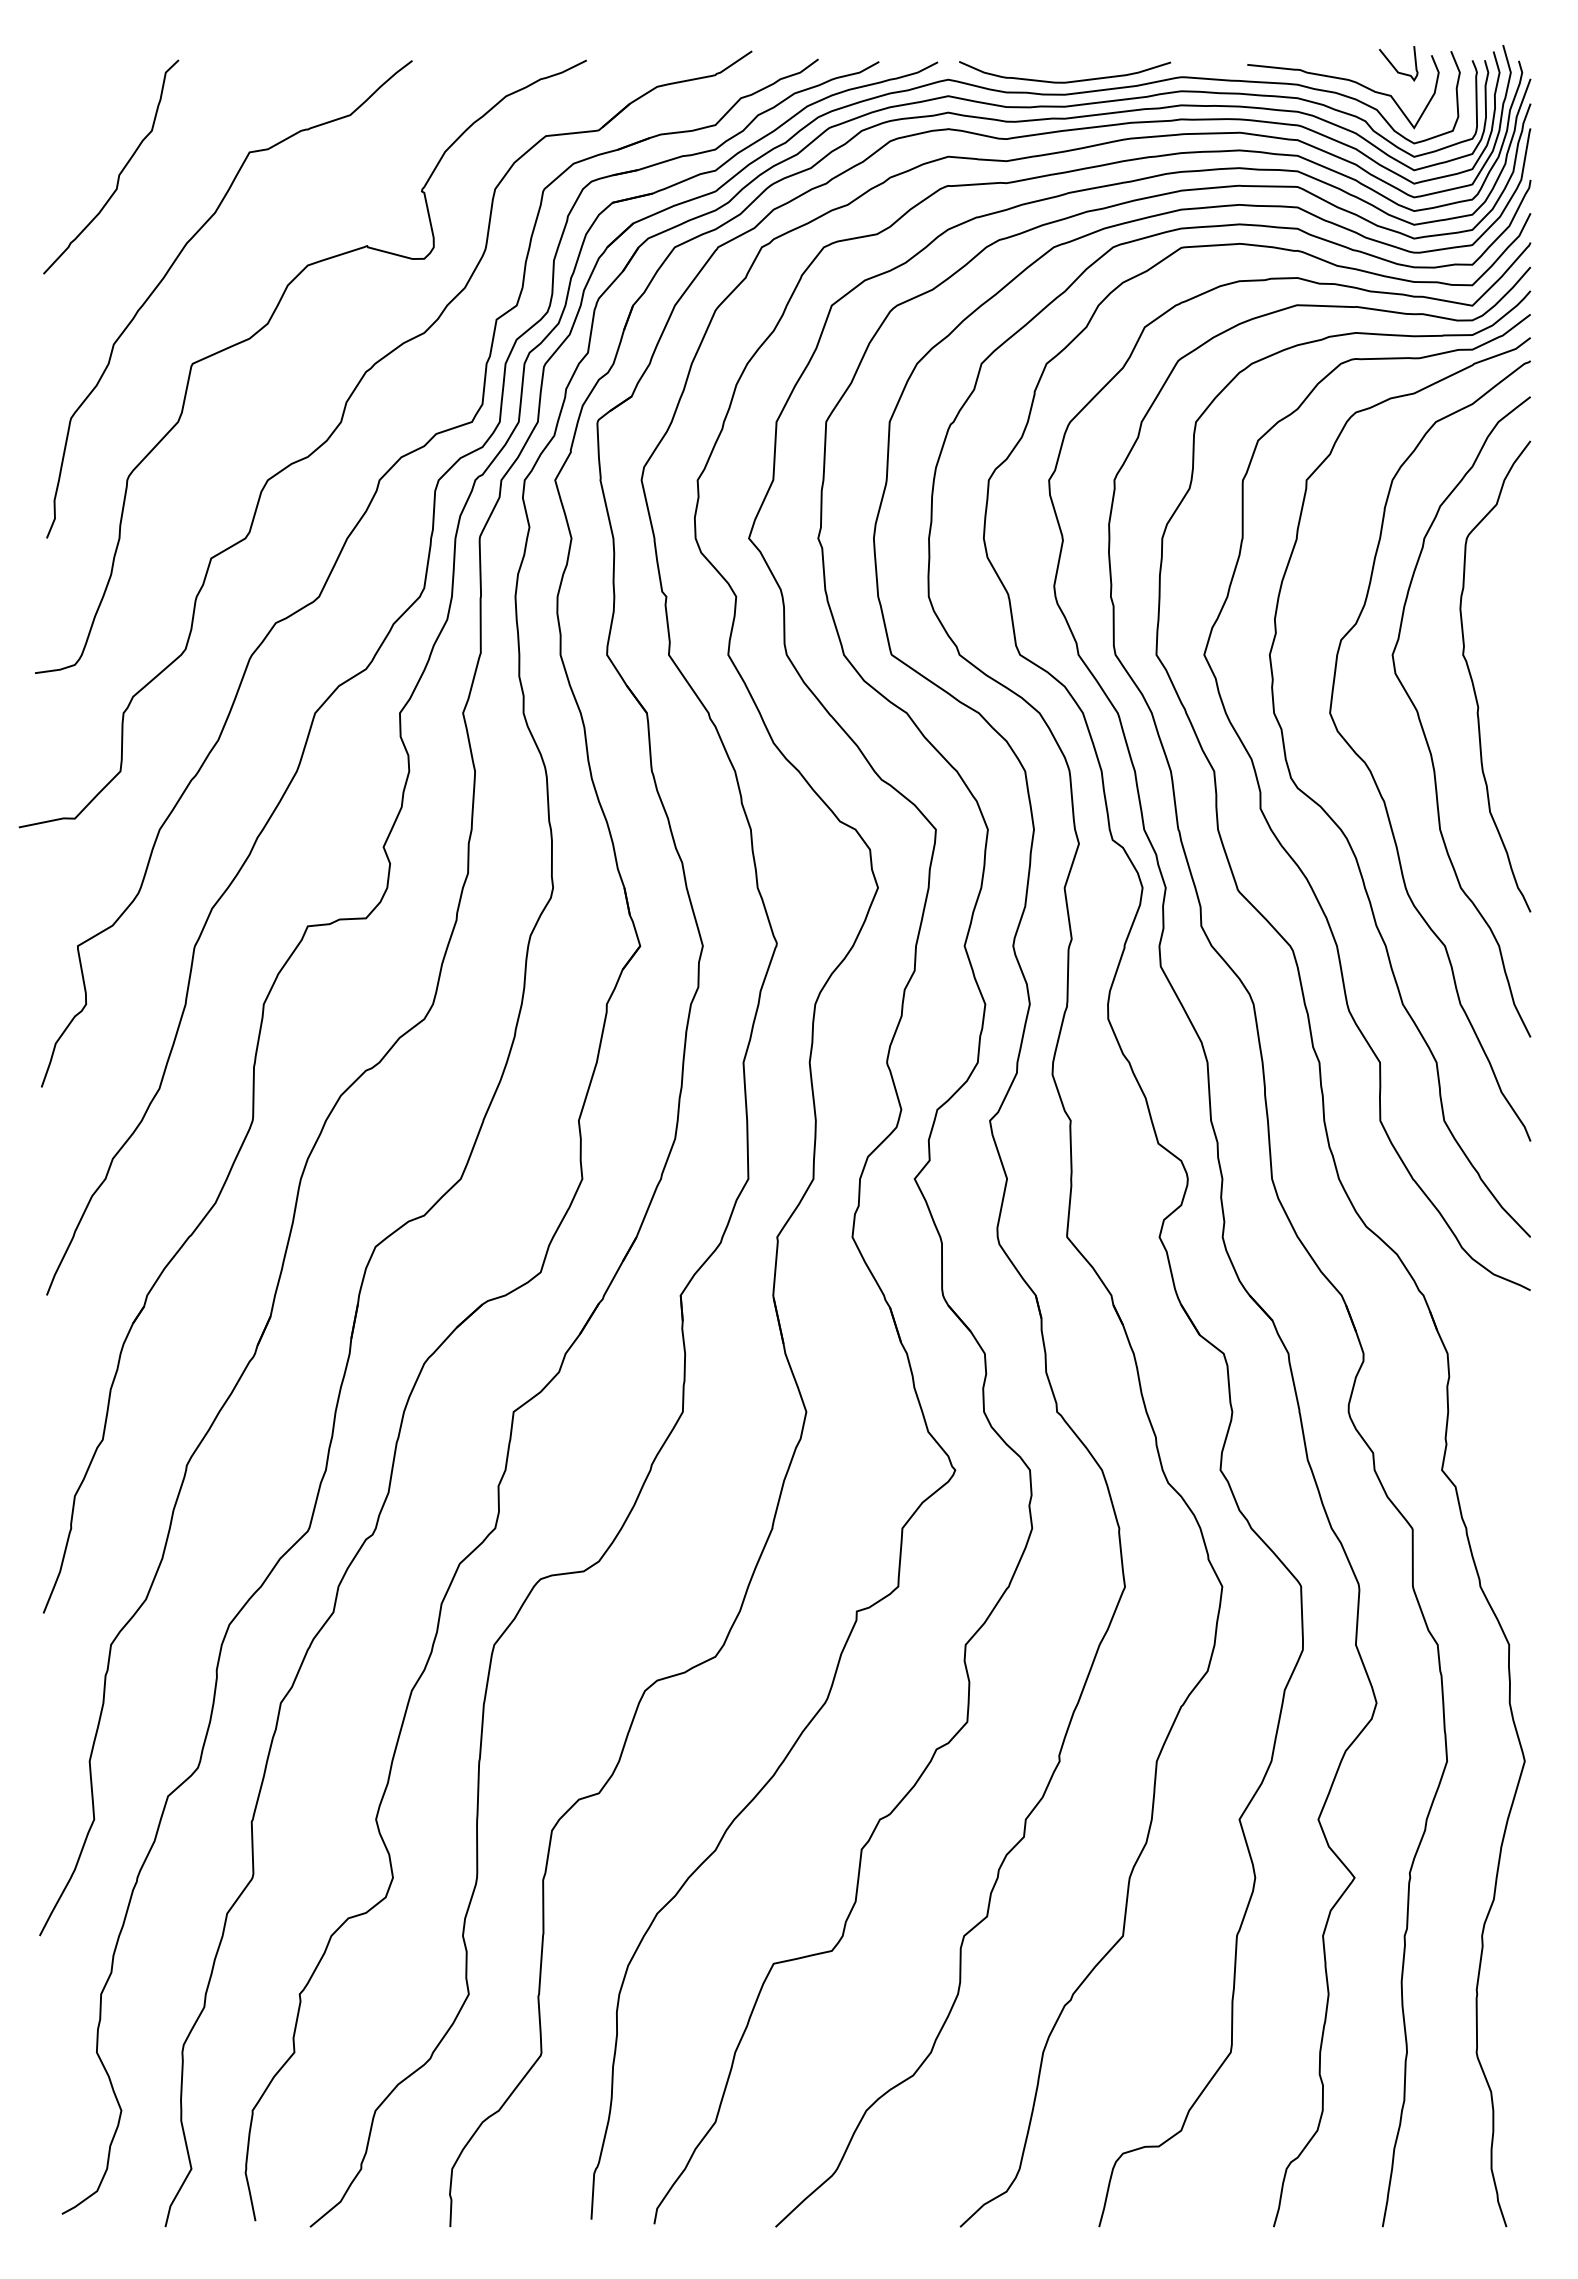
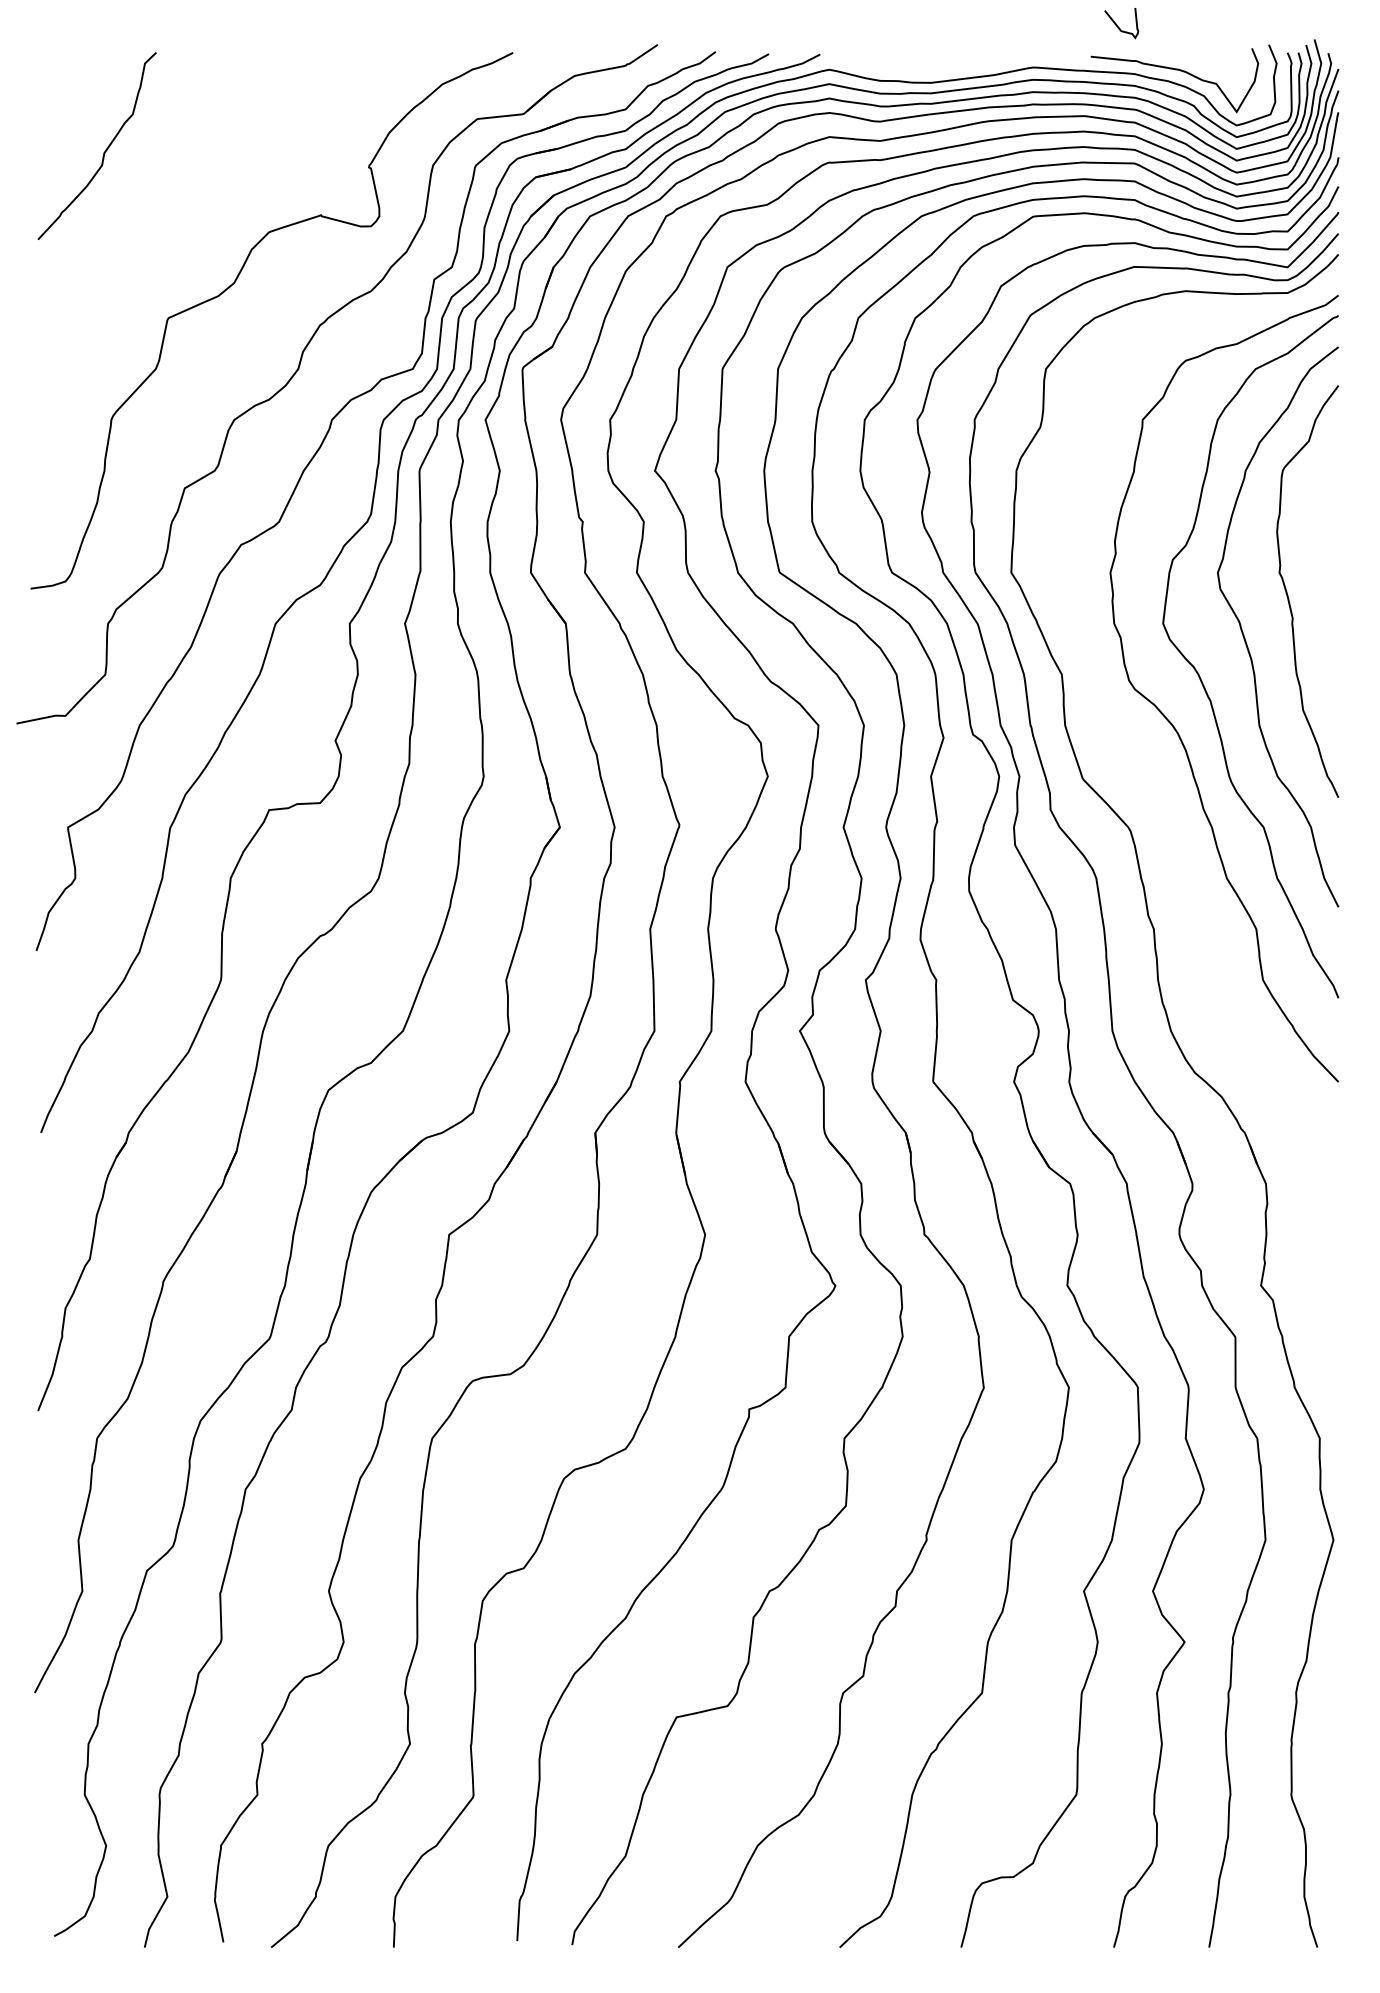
curve: (1394, 66) -> (1118, 25), moved
curve: (1064, 81) -> (930, 71), removed
curve: (177, 259) -> (155, 226), removed
curve: (1293, 858) -> (1131, 750), removed

